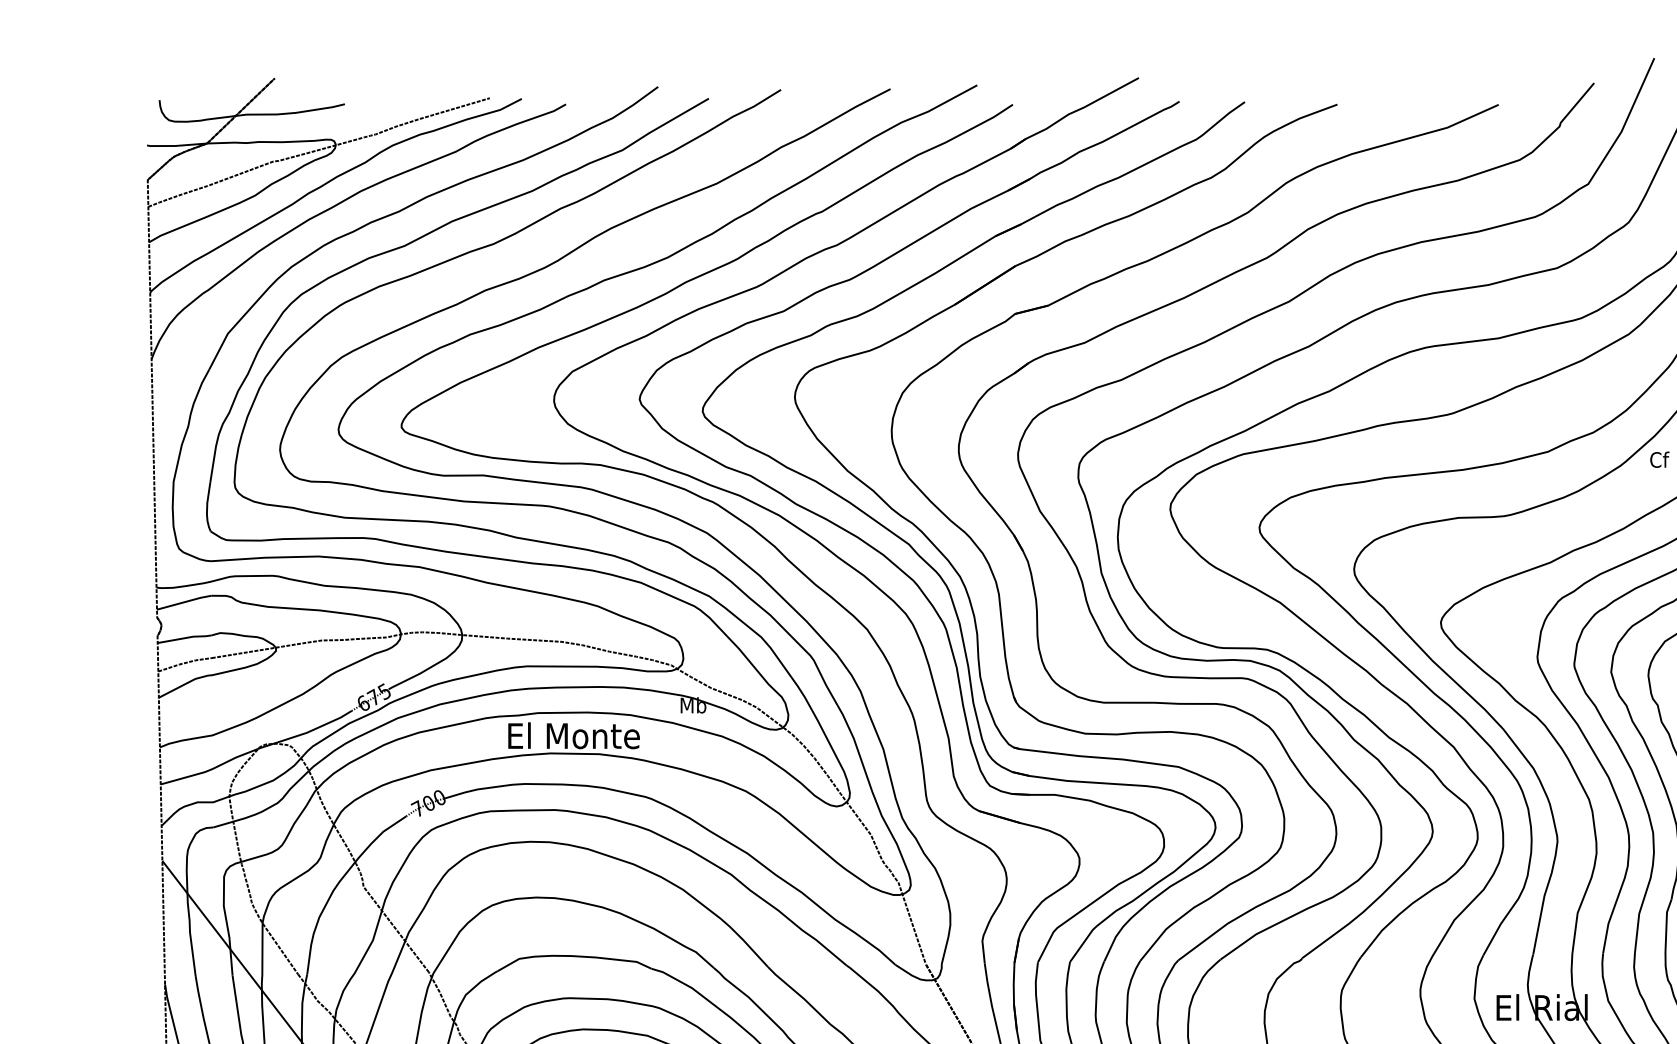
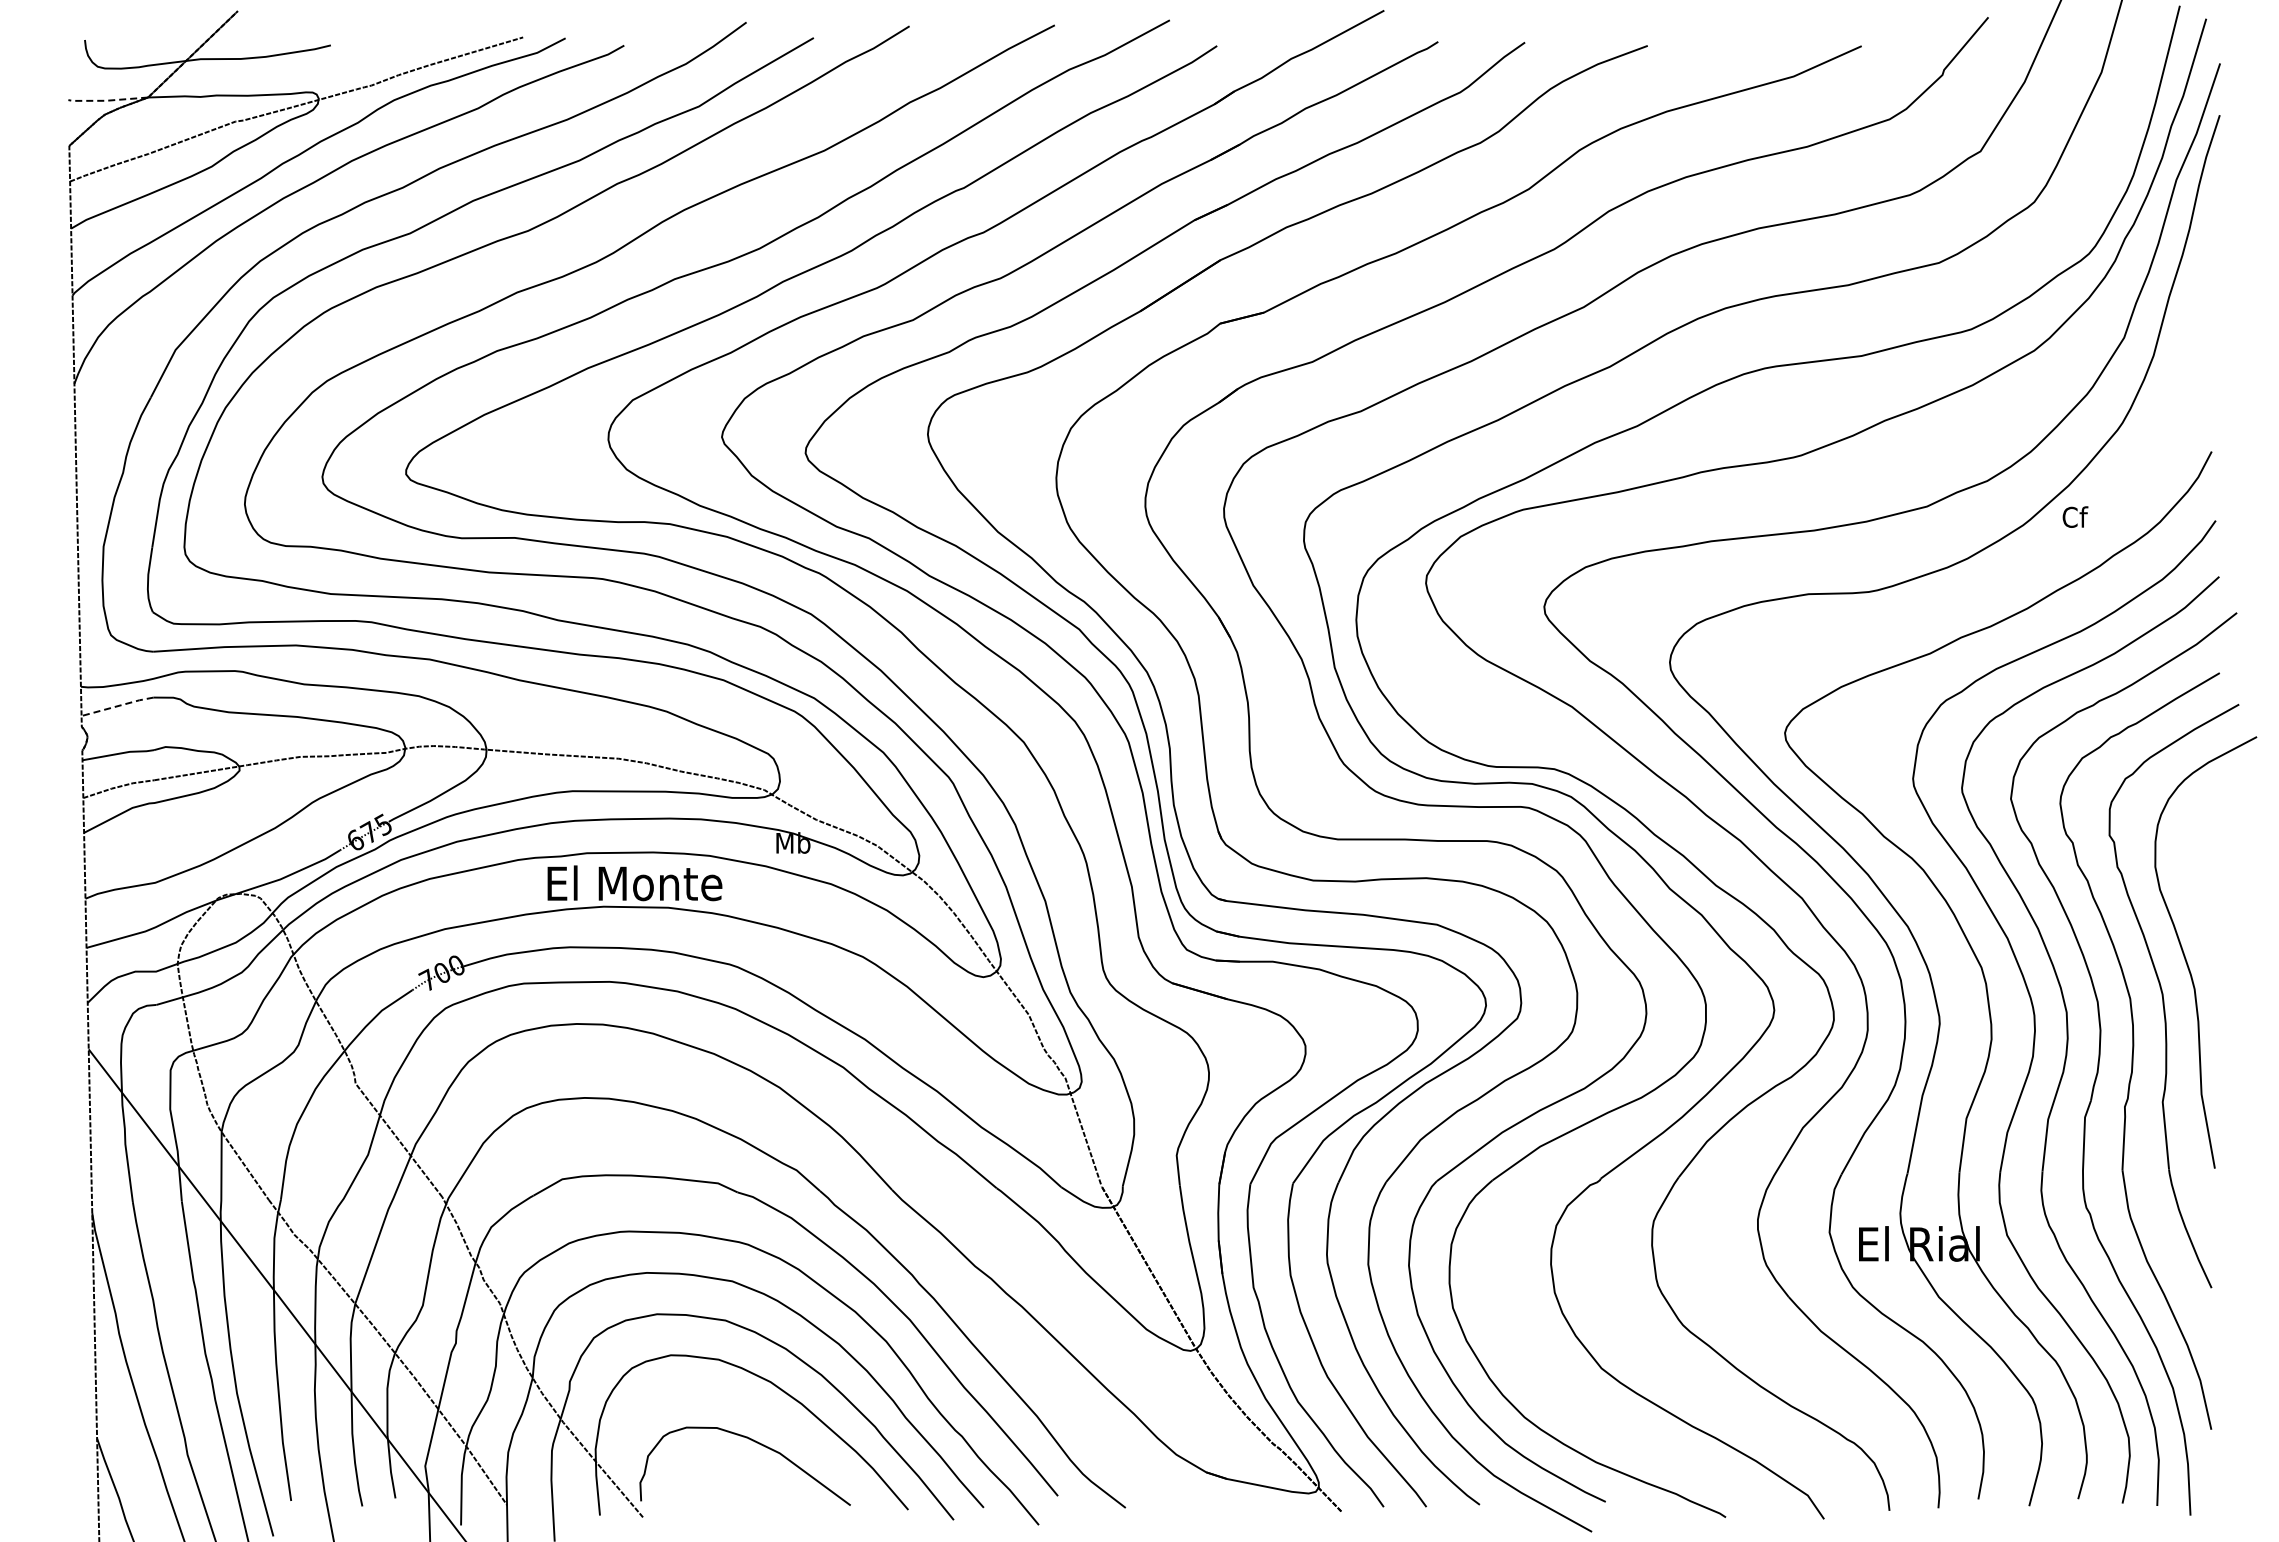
line: (175, 145) -> (106, 100), solid -> dashed
line: (184, 602) -> (118, 706), solid -> dashed

